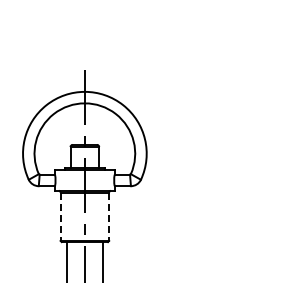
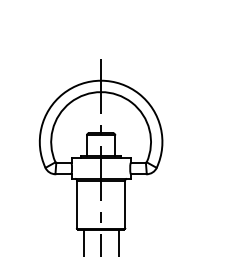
line: (60, 217) -> (76, 205), dashed -> solid
line: (109, 217) -> (125, 205), dashed -> solid

